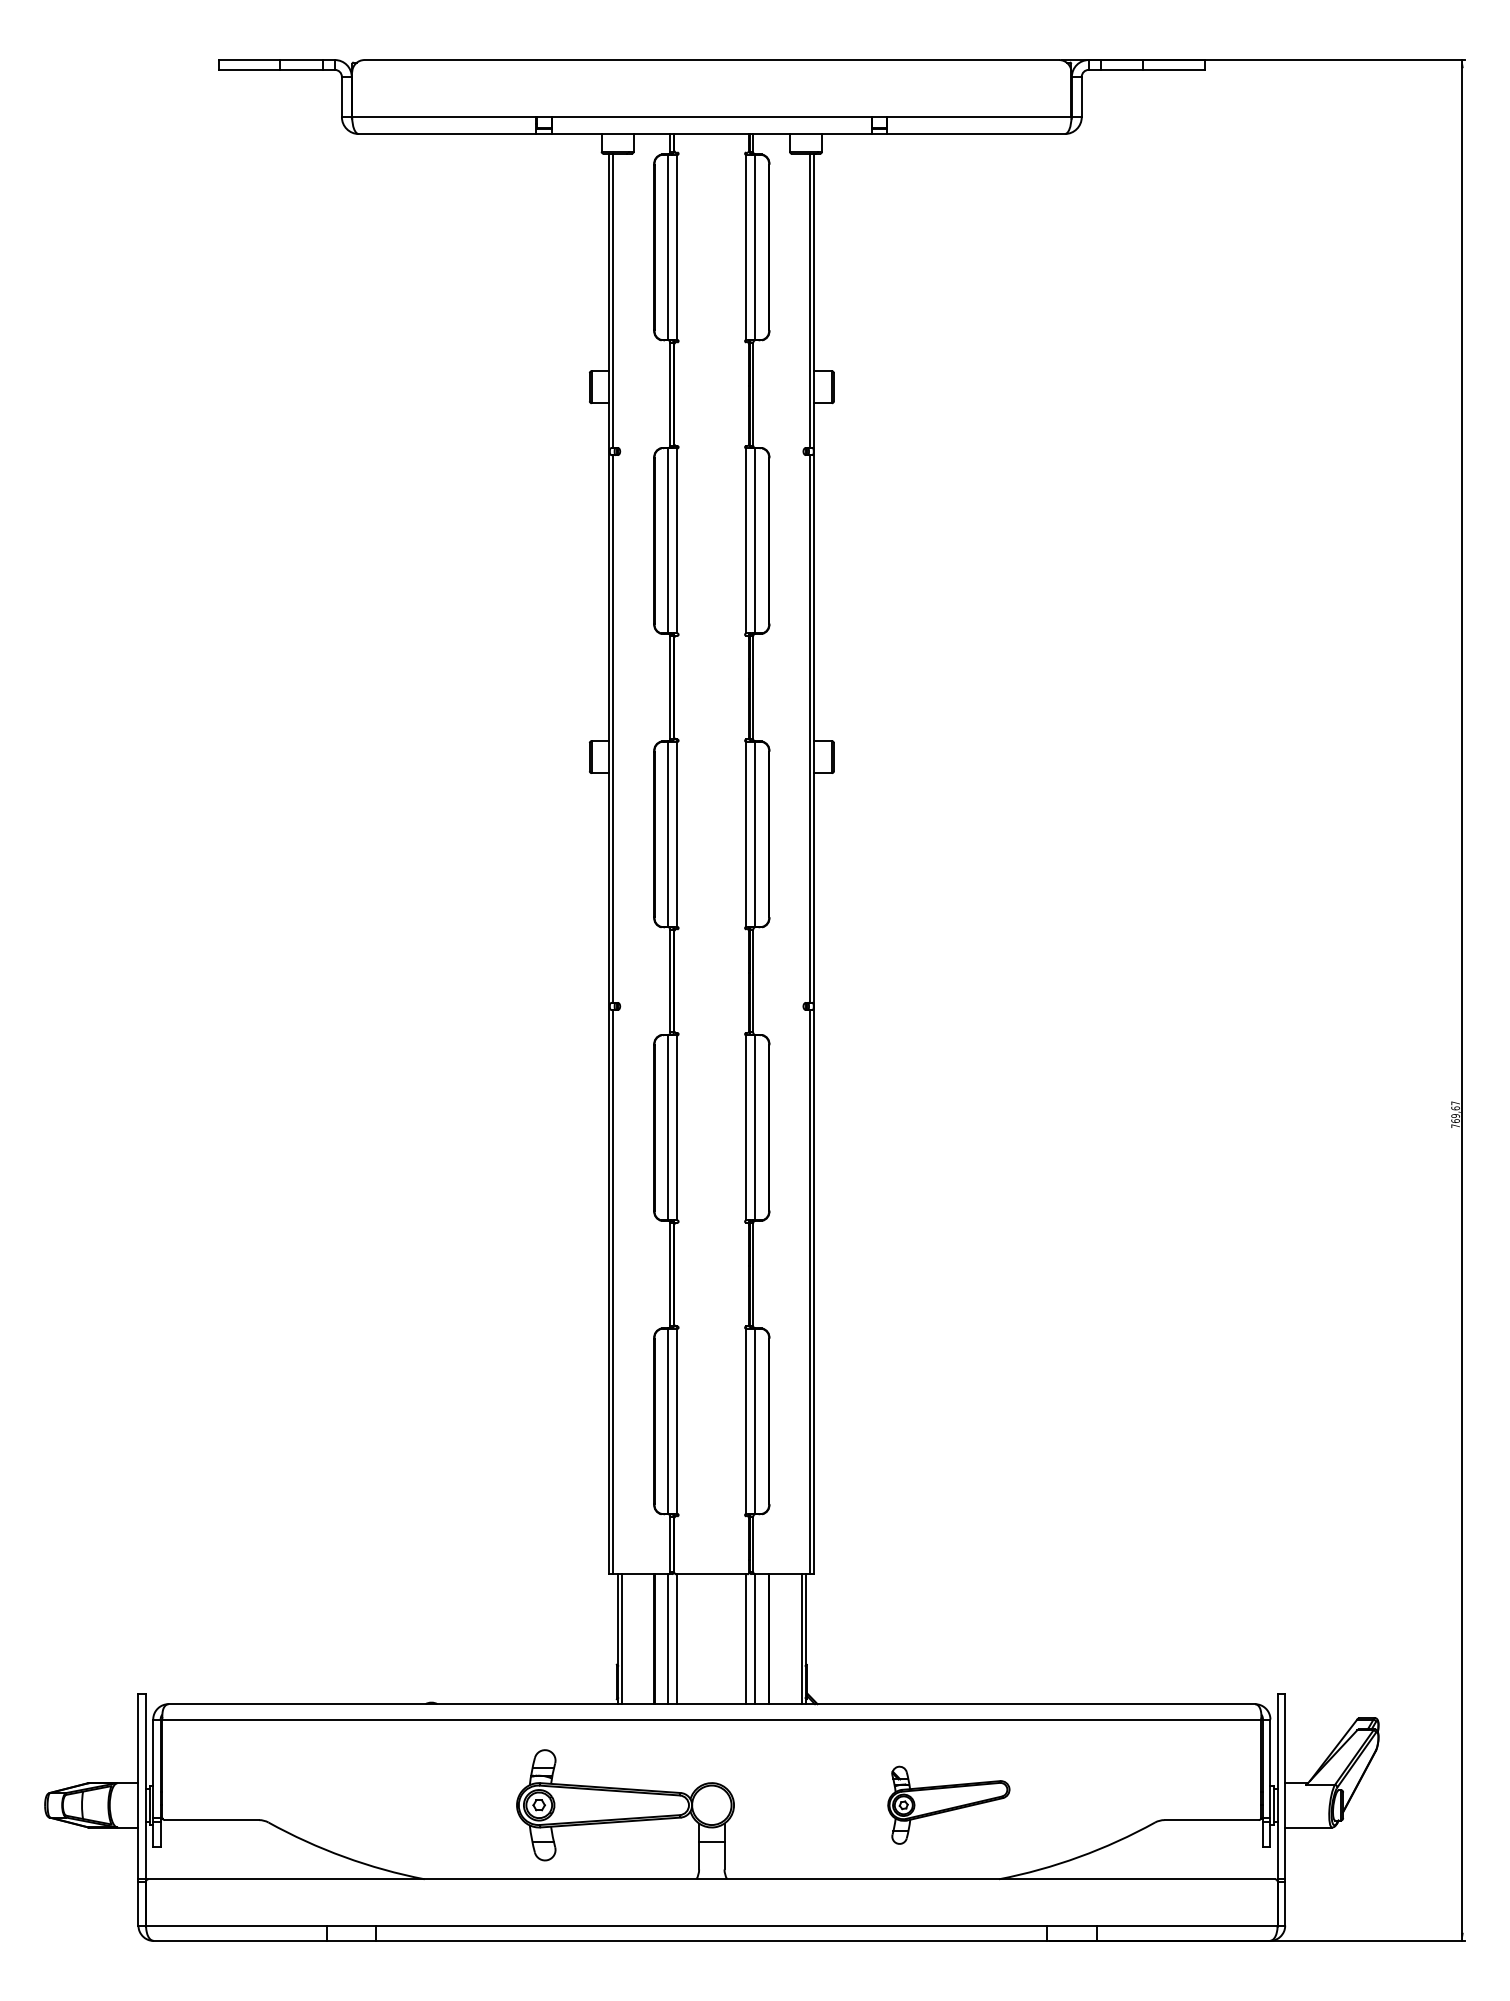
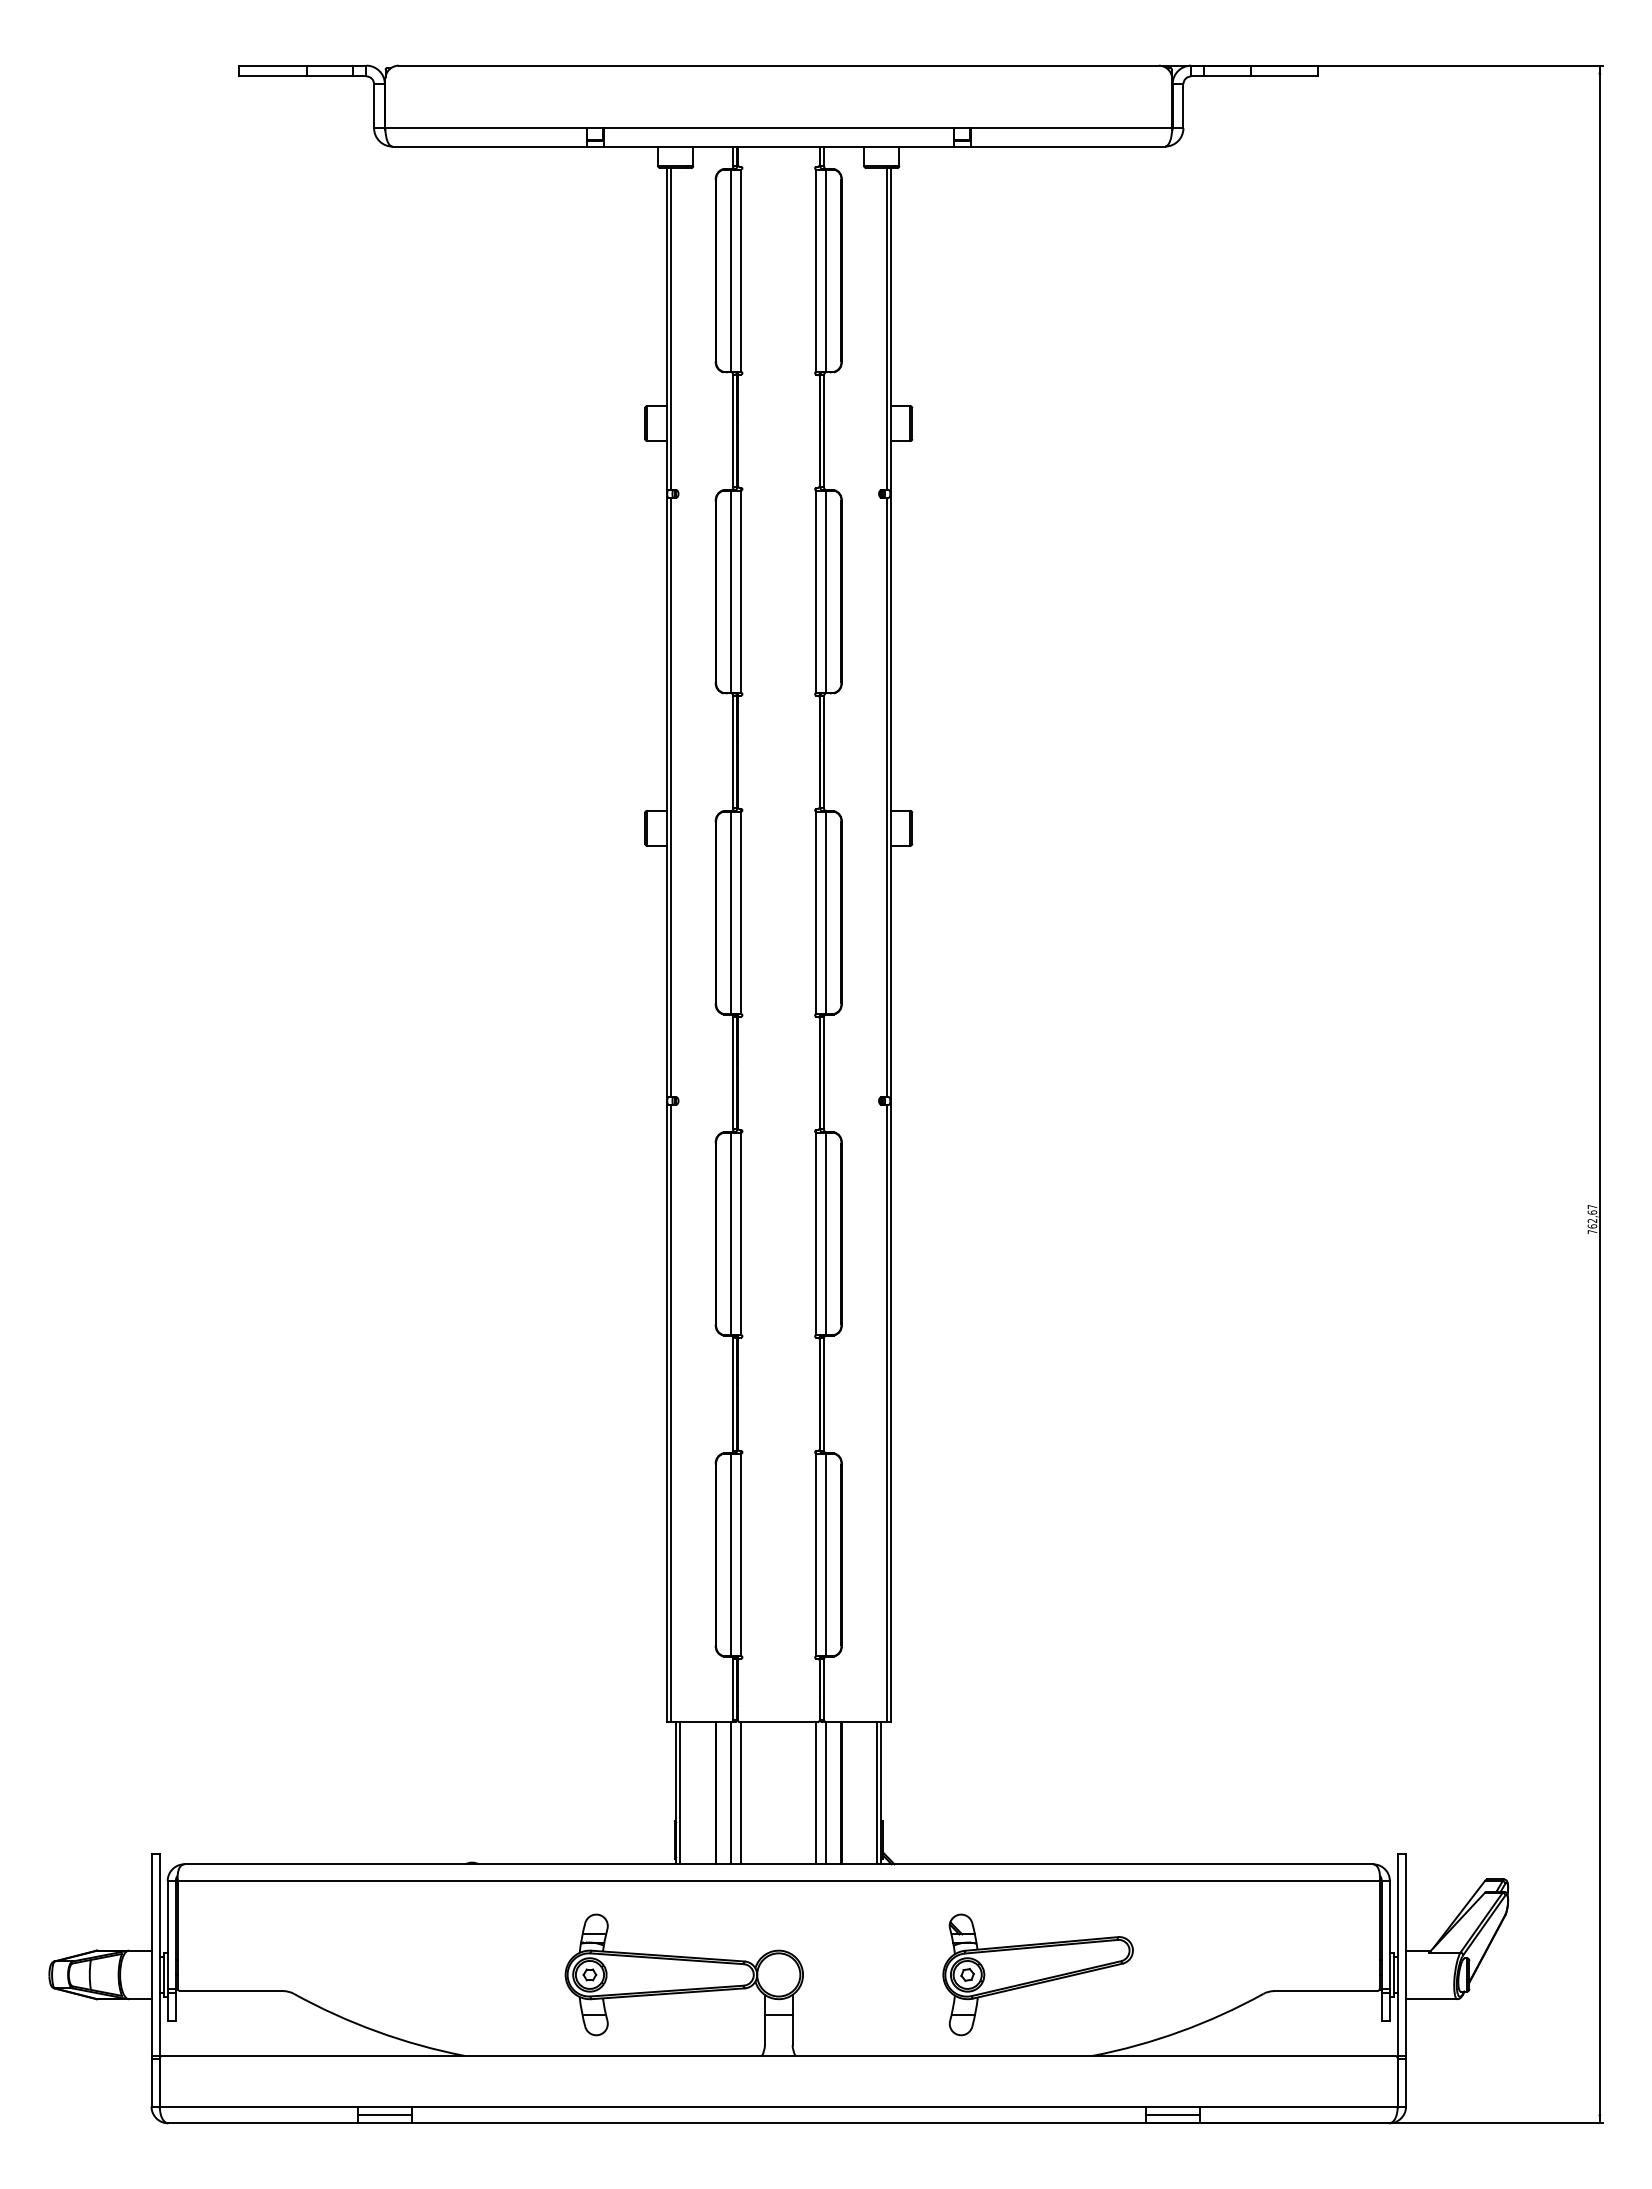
text: (1455, 1115) -> (1592, 1220), 769,67 -> 762,67
part: (948, 1804) -> (1037, 1974), size x1.43
line: (351, 1933) -> (384, 2115), added
line: (1071, 1933) -> (1172, 2115), added

